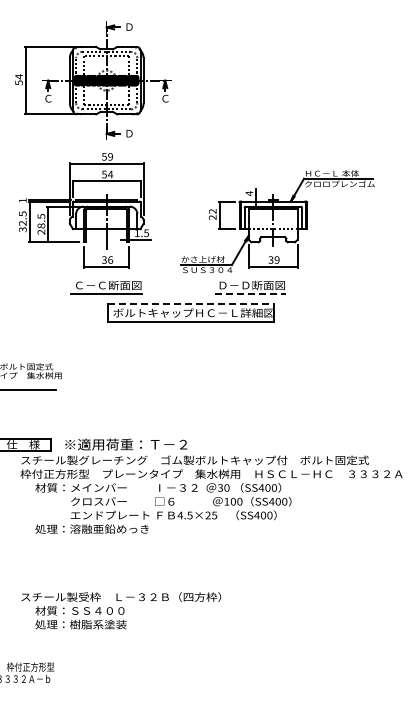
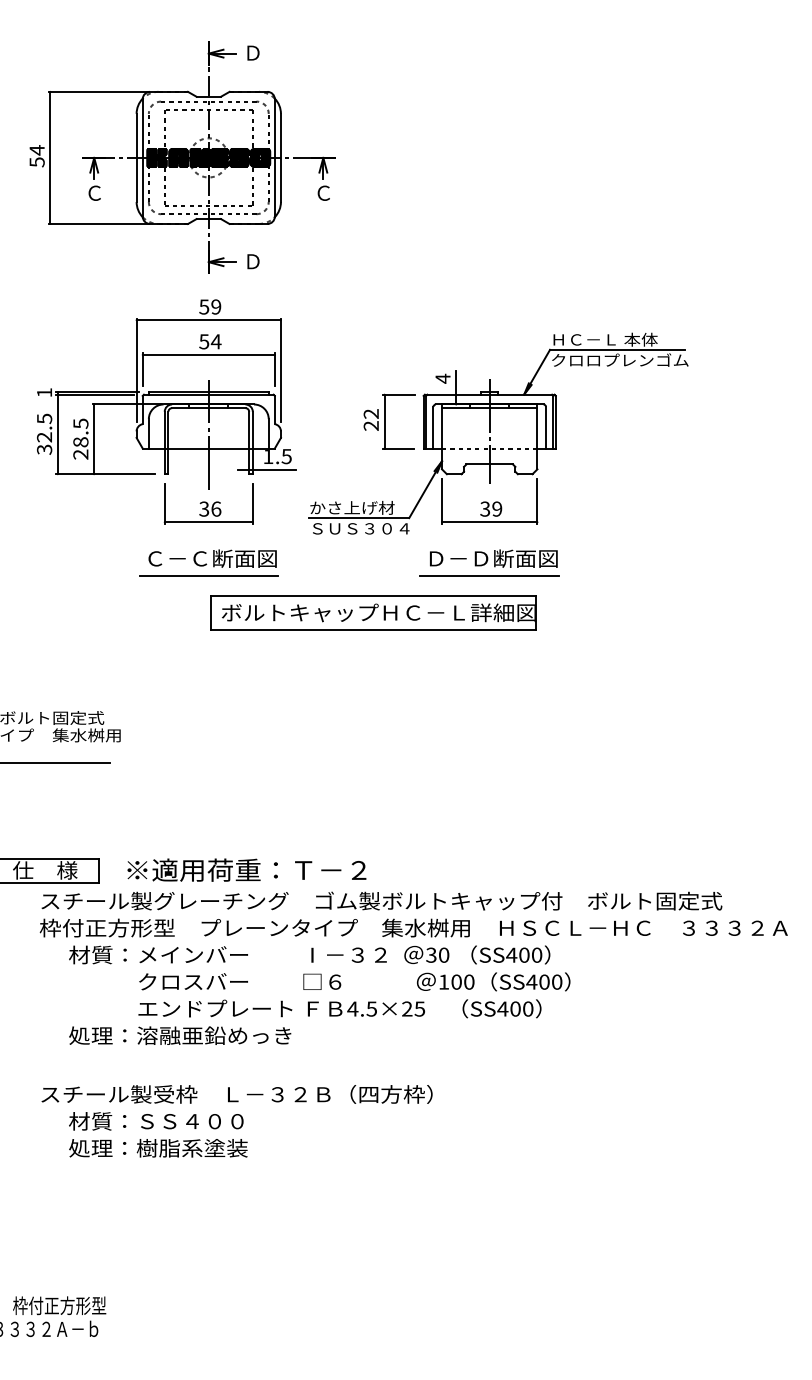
part: (277, 221) -> (497, 433), moved
line: (250, 294) -> (490, 576), dashed -> solid
line: (190, 304) -> (372, 596), dashed -> solid
text: (120, 610) -> (235, 1120), moved

